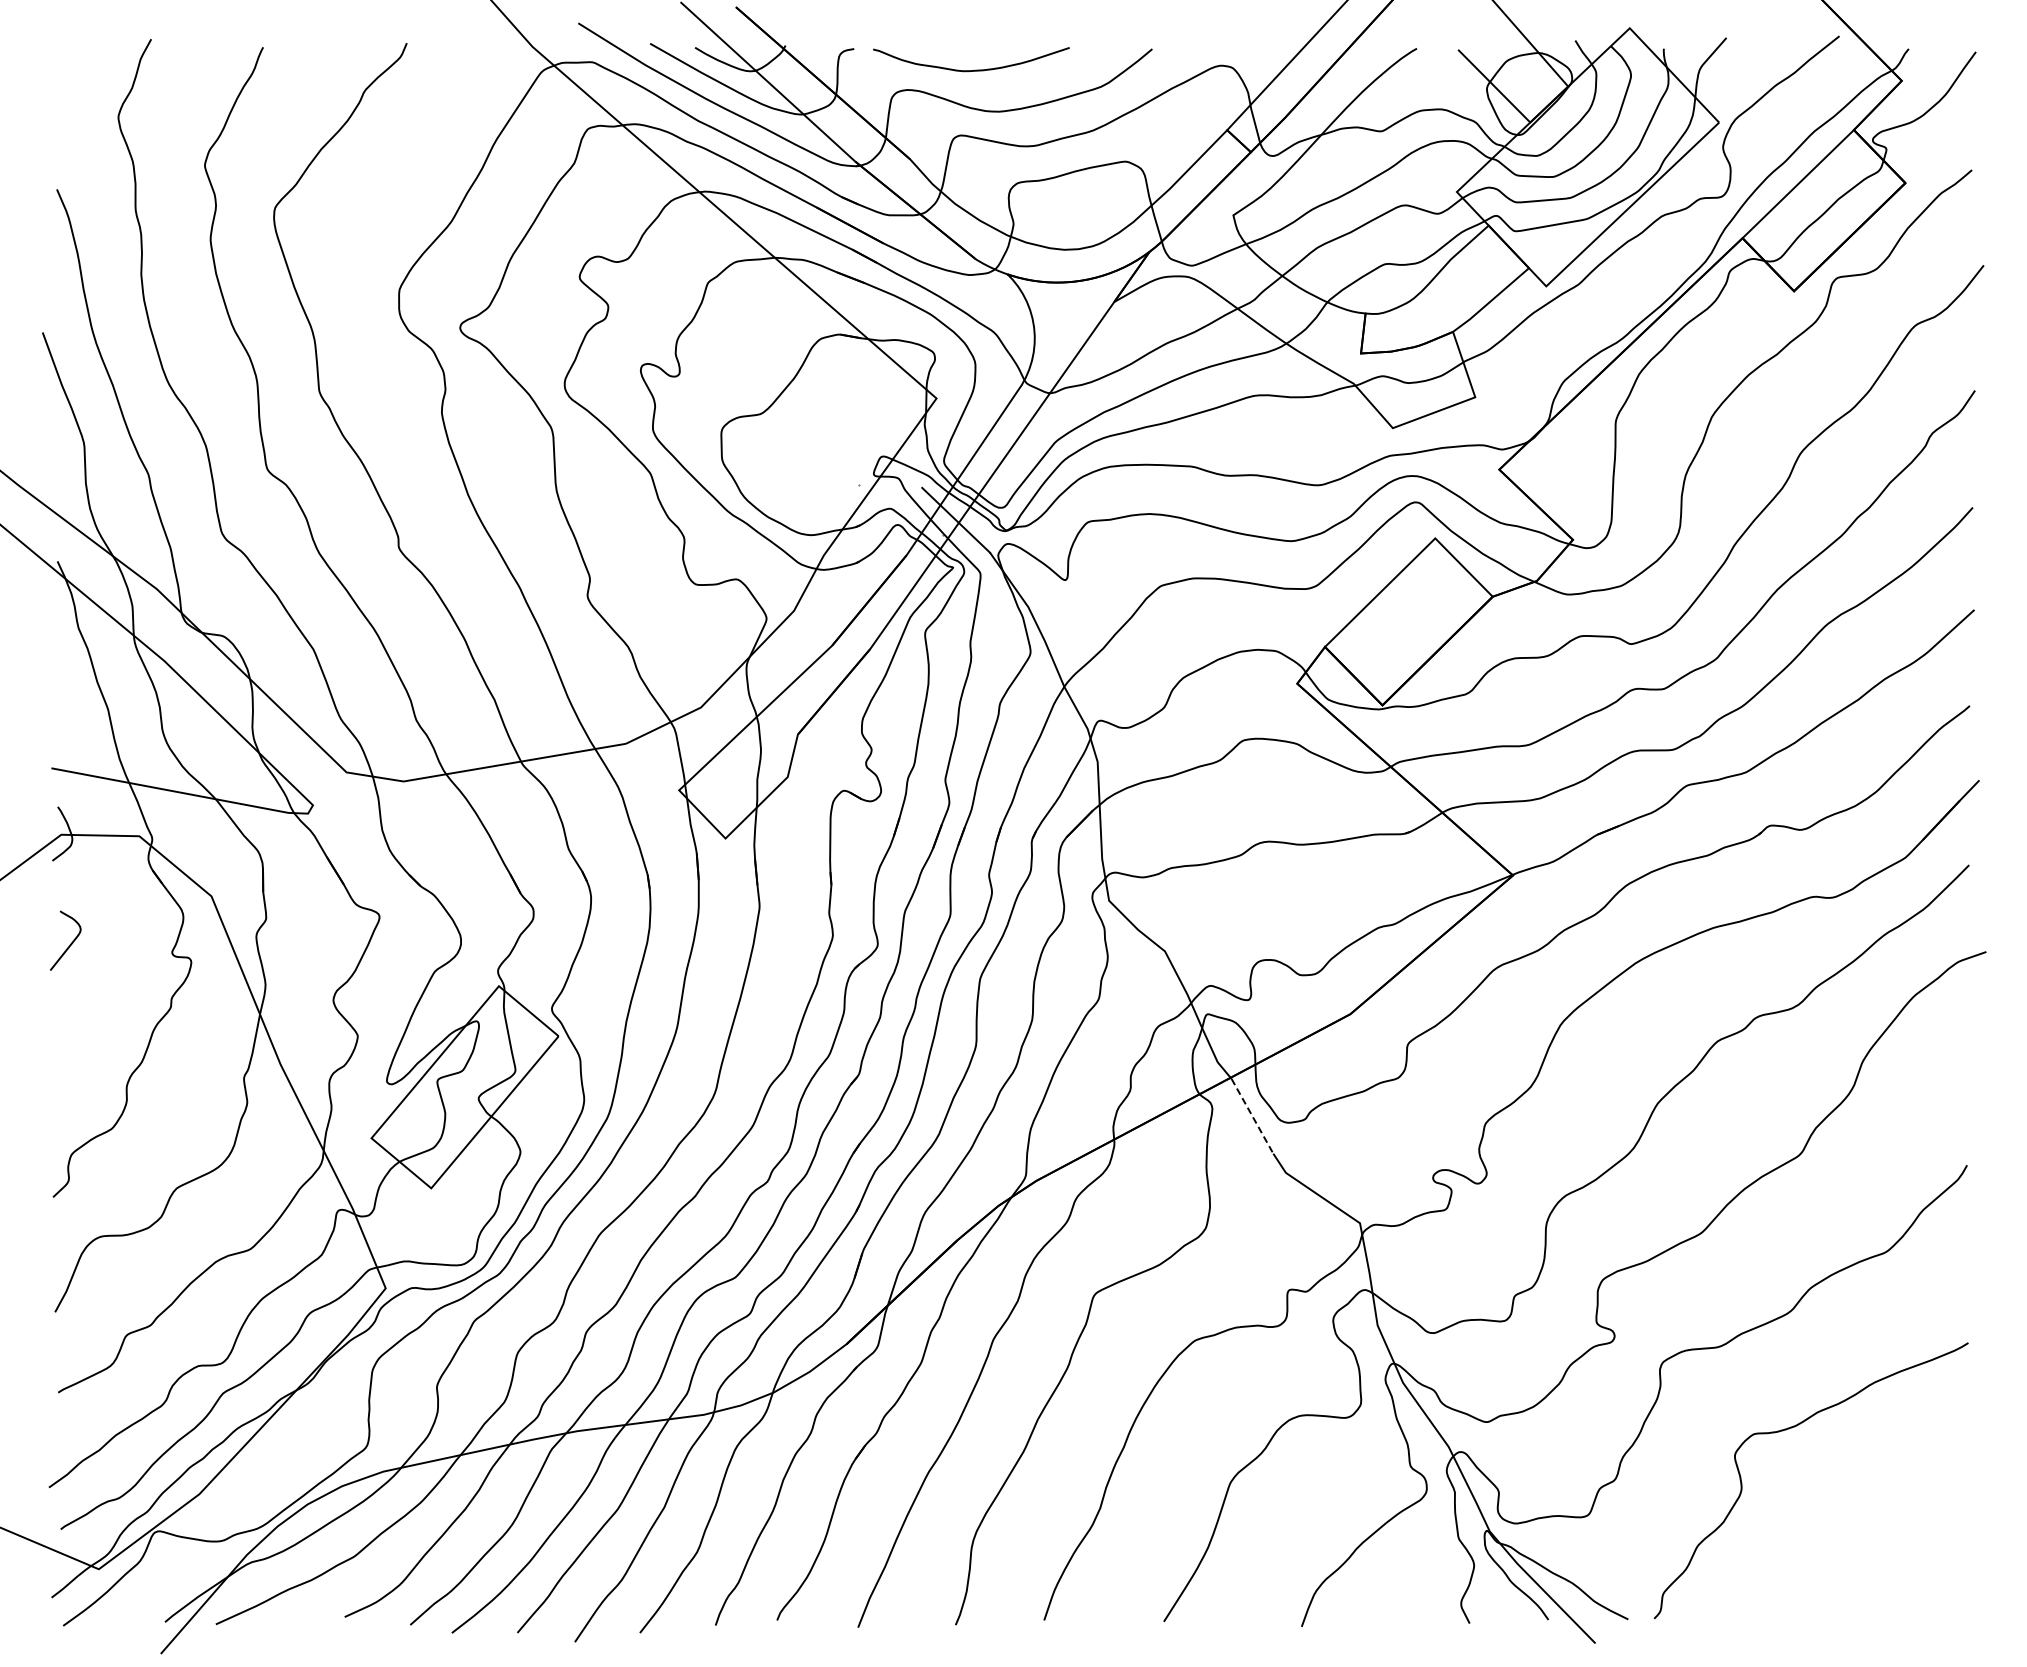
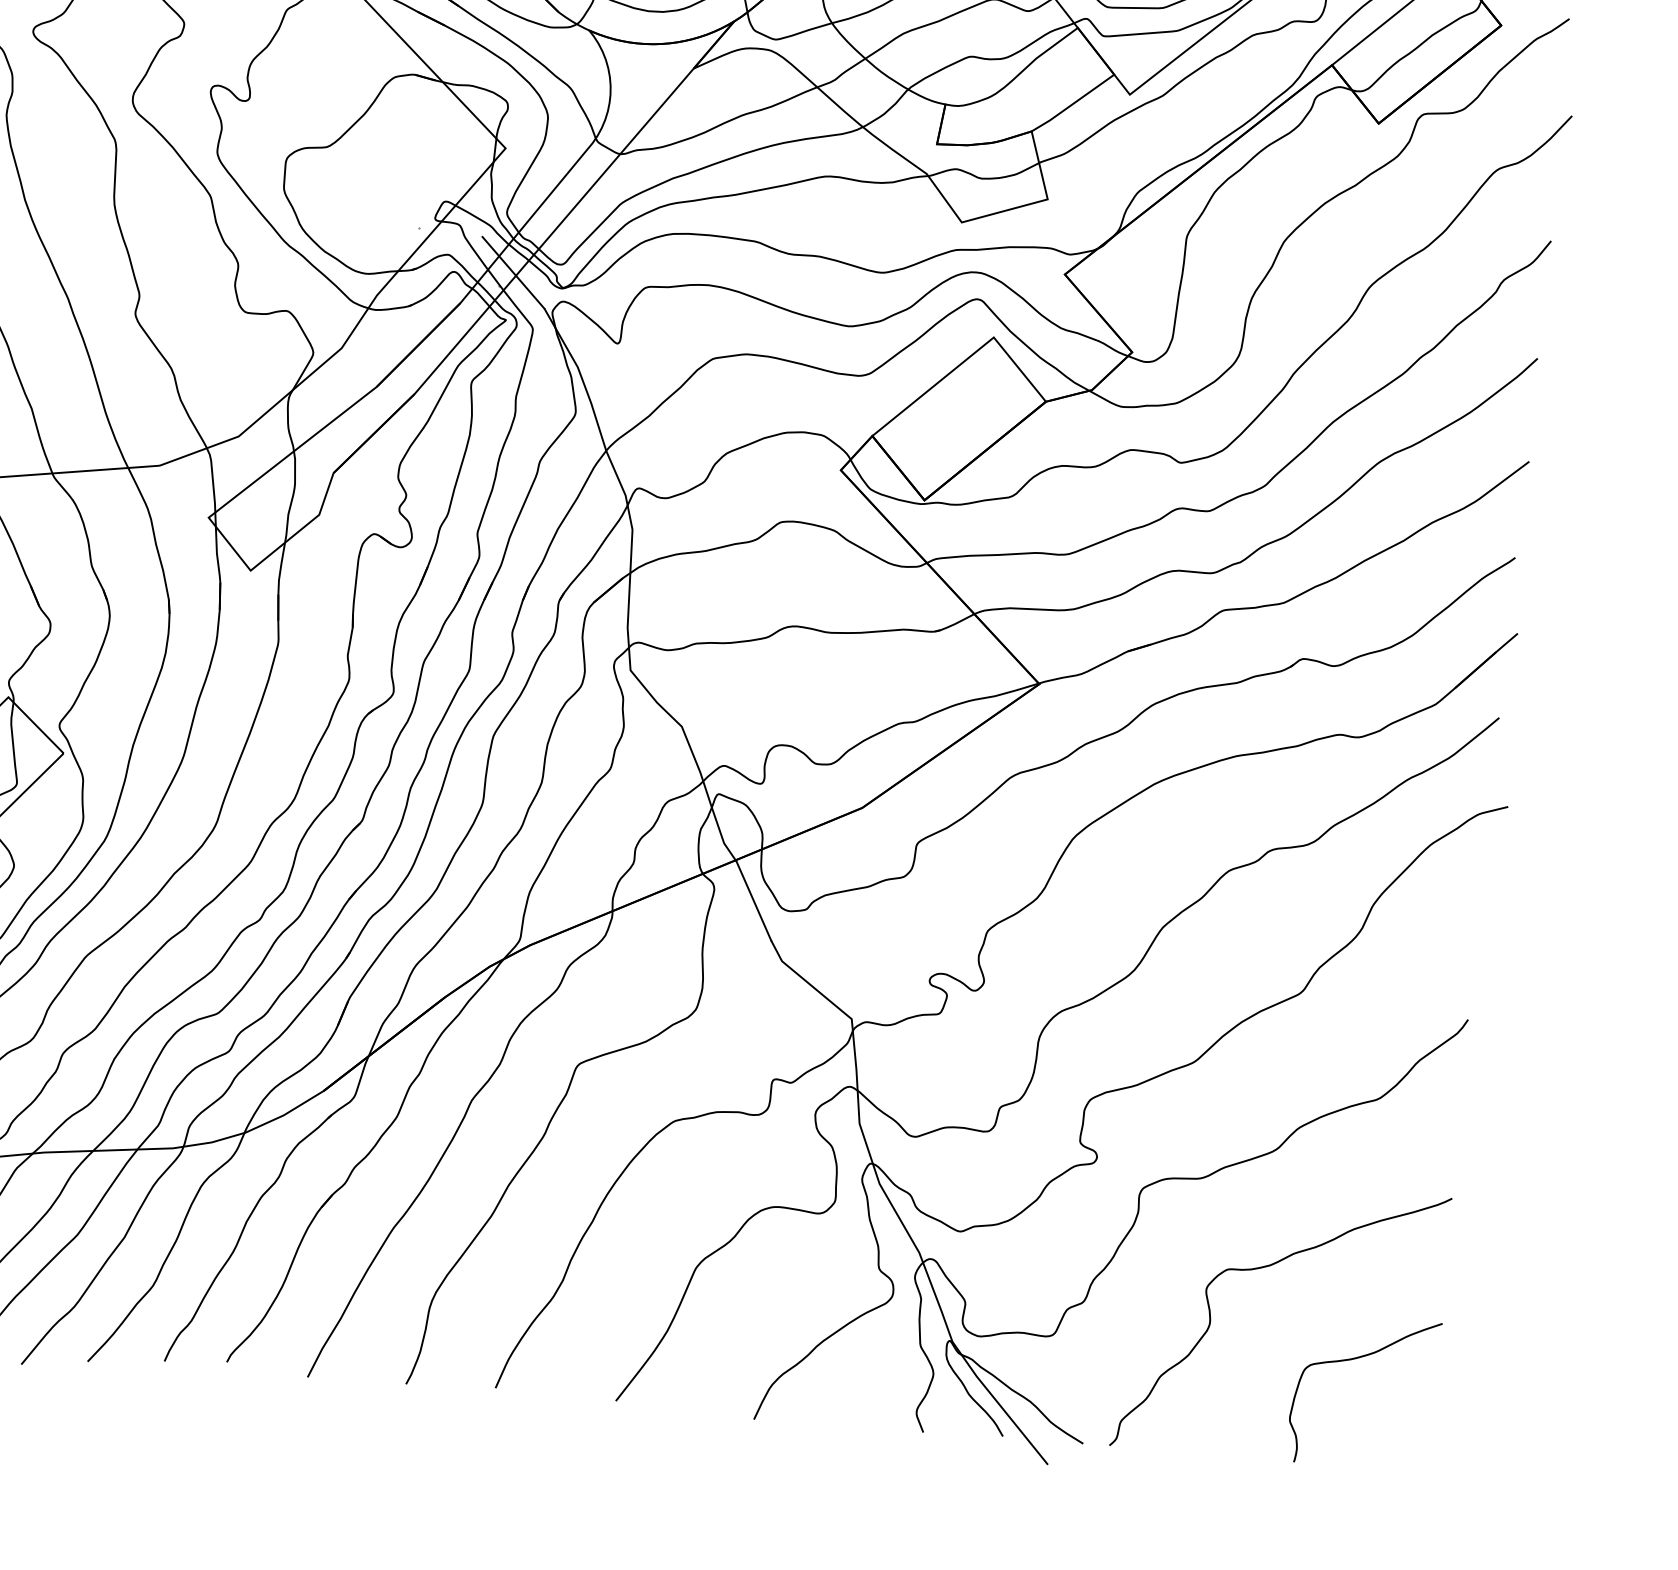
line: (1252, 1116) -> (753, 901), dashed -> solid
curve: (1888, 1510) -> (1355, 1359), added

